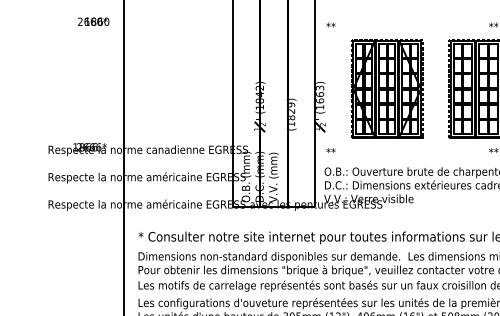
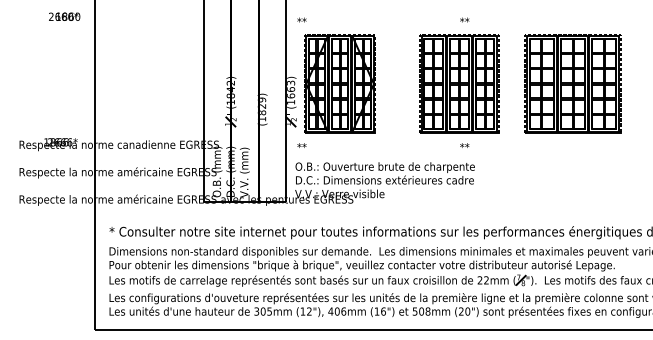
part: (386, 88) -> (339, 83), moved

